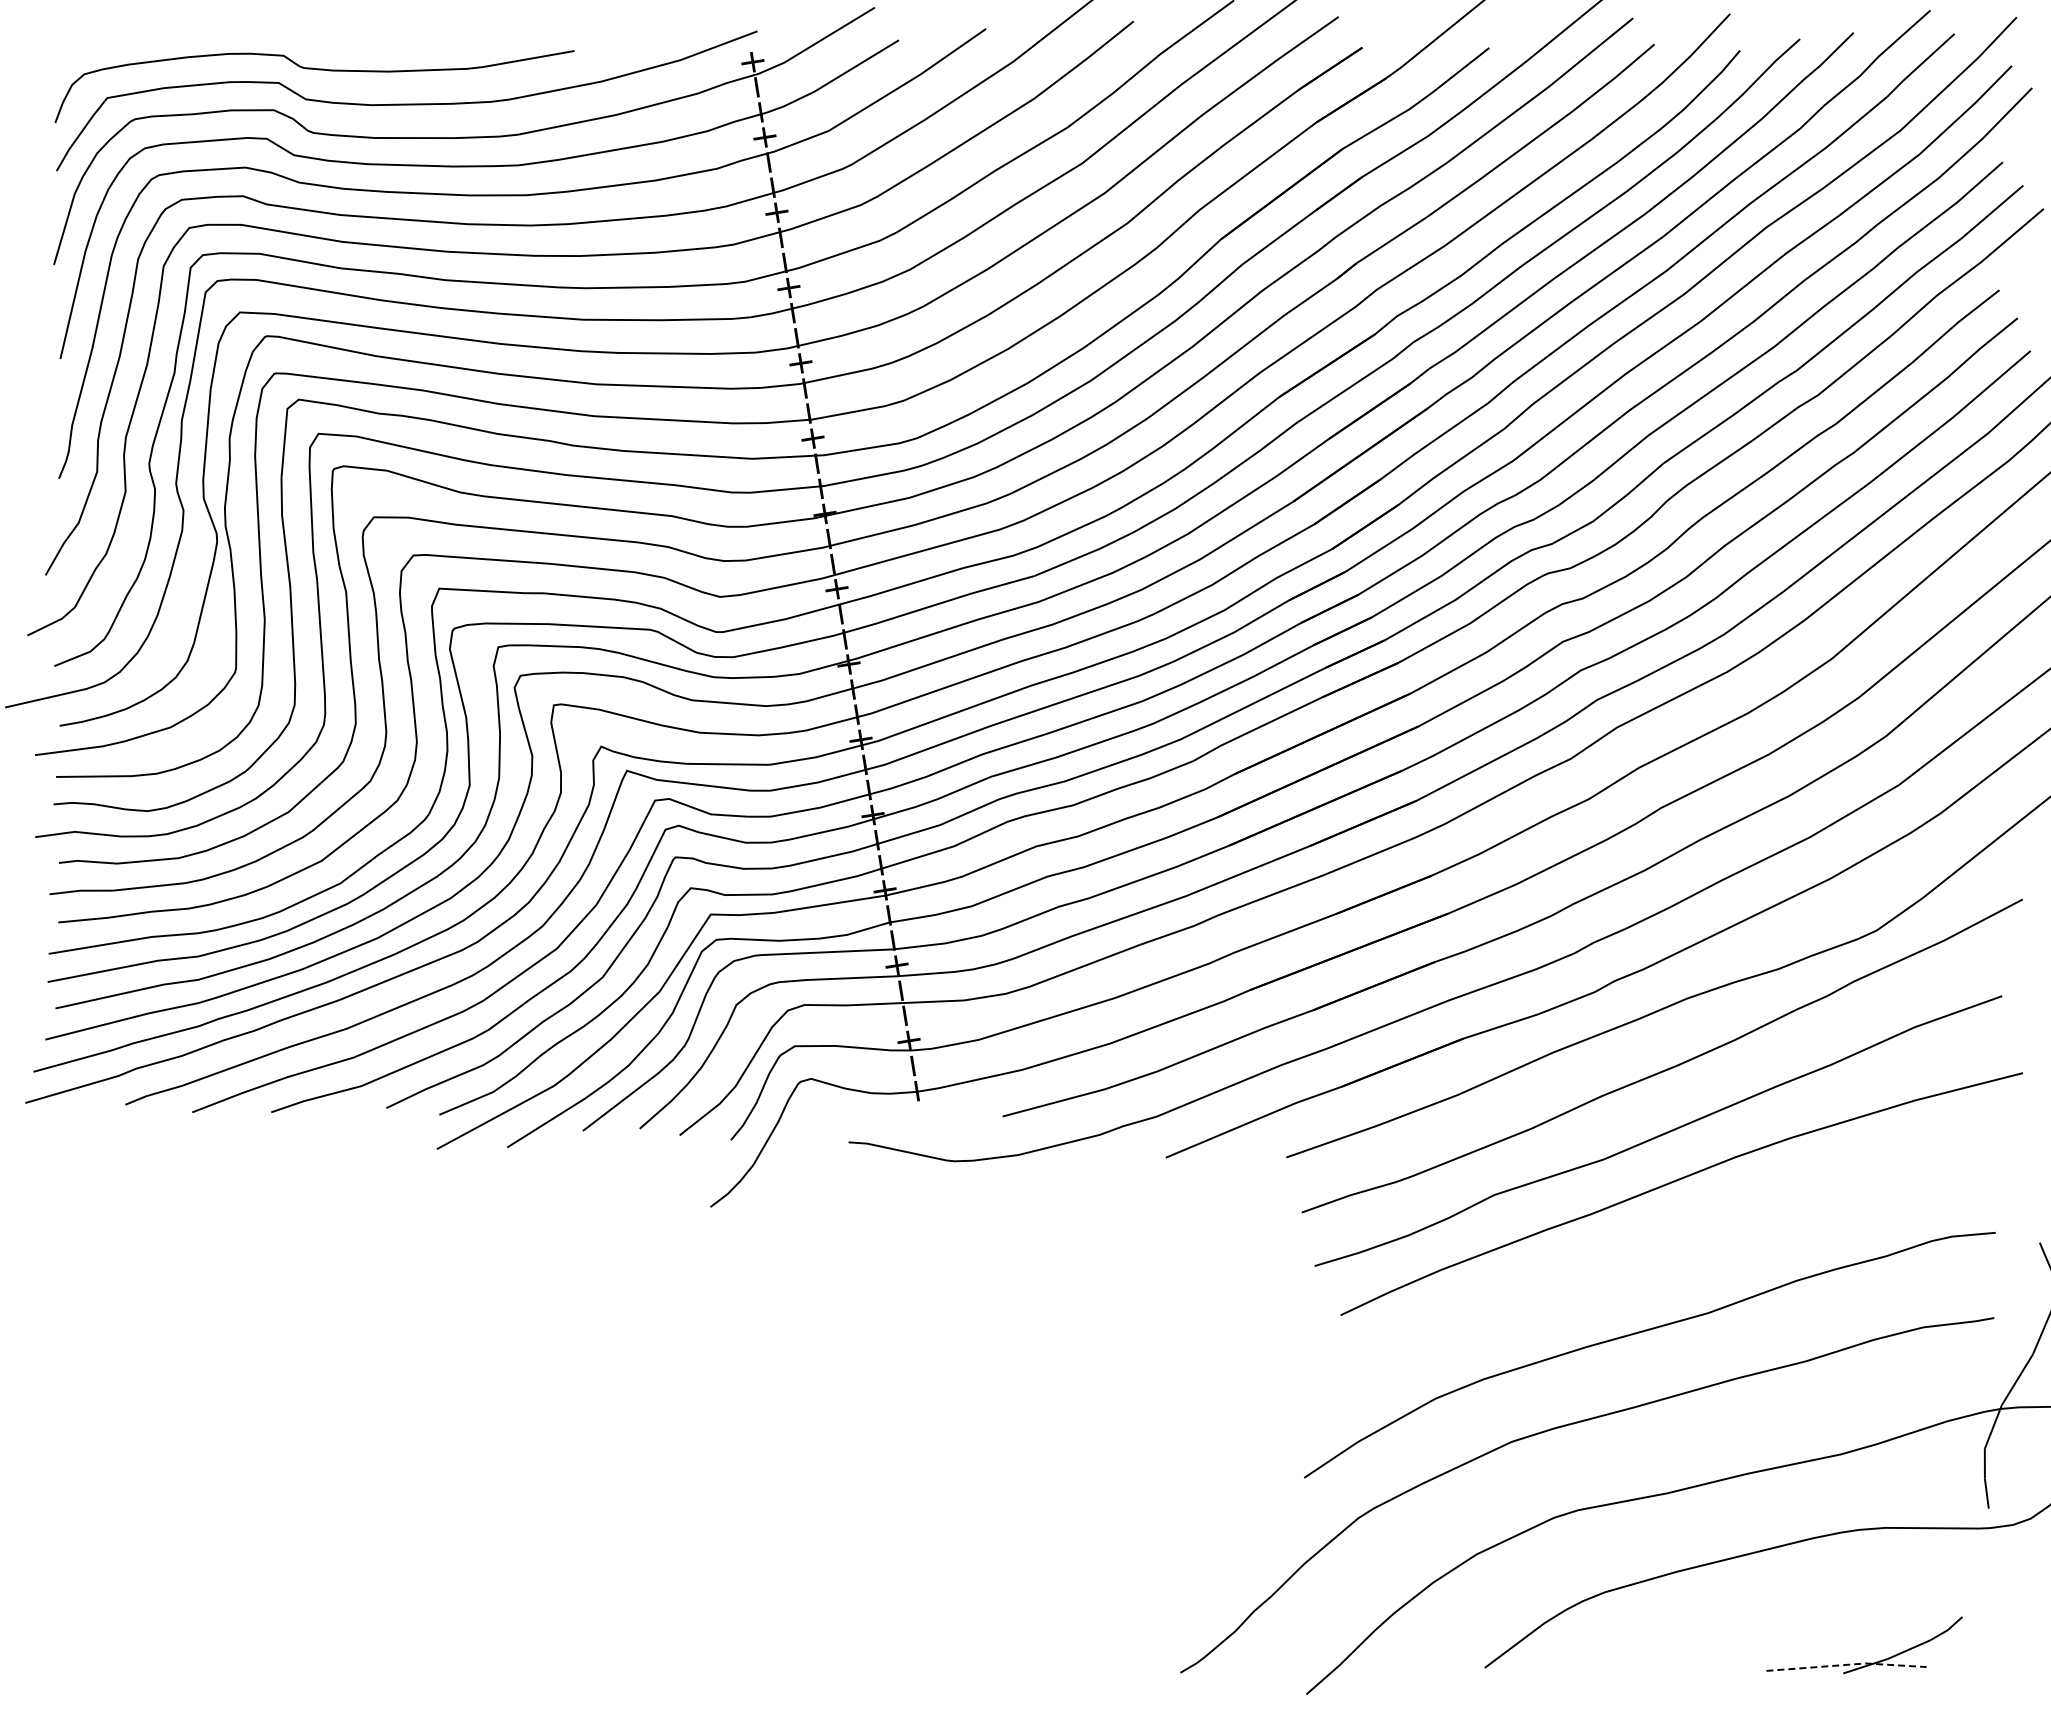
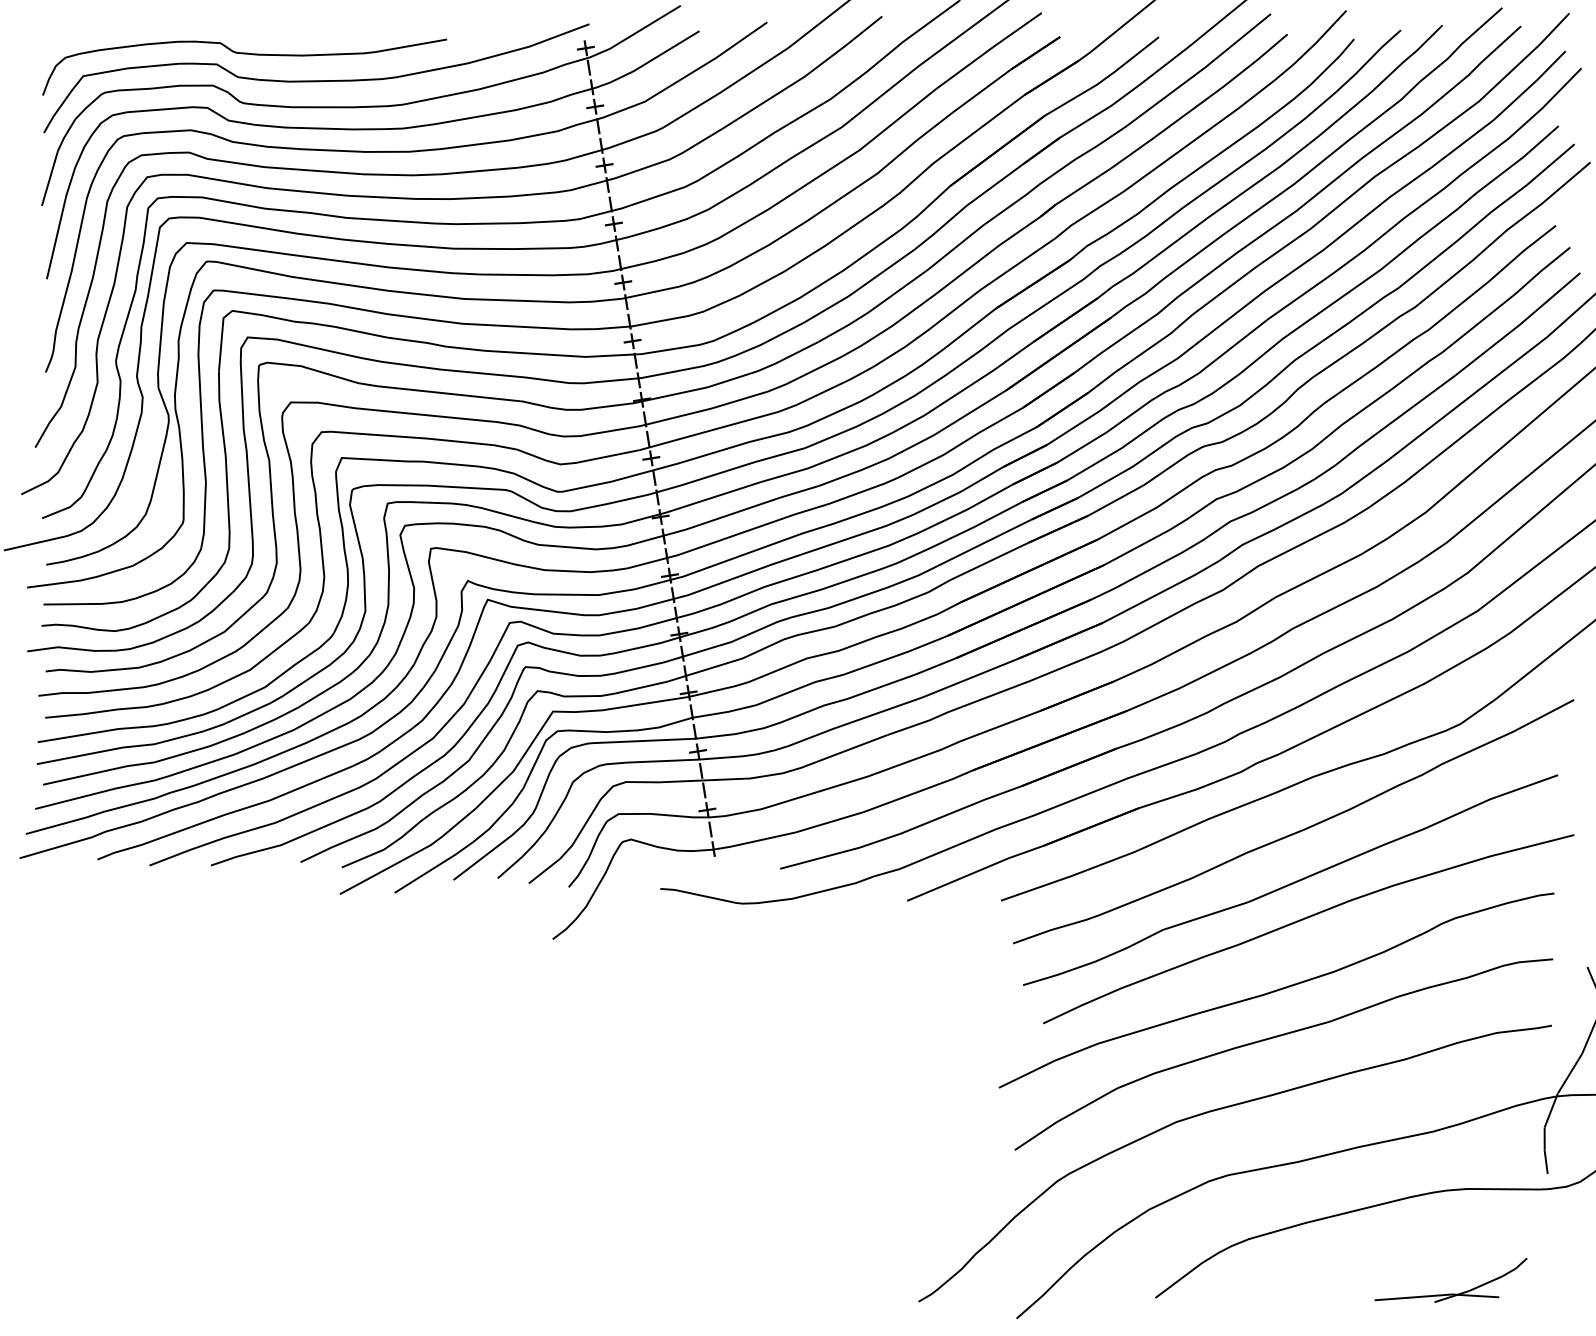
curve: (1640, 1272) -> (1276, 990), added
line: (1846, 1664) -> (1436, 1295), dashed -> solid

